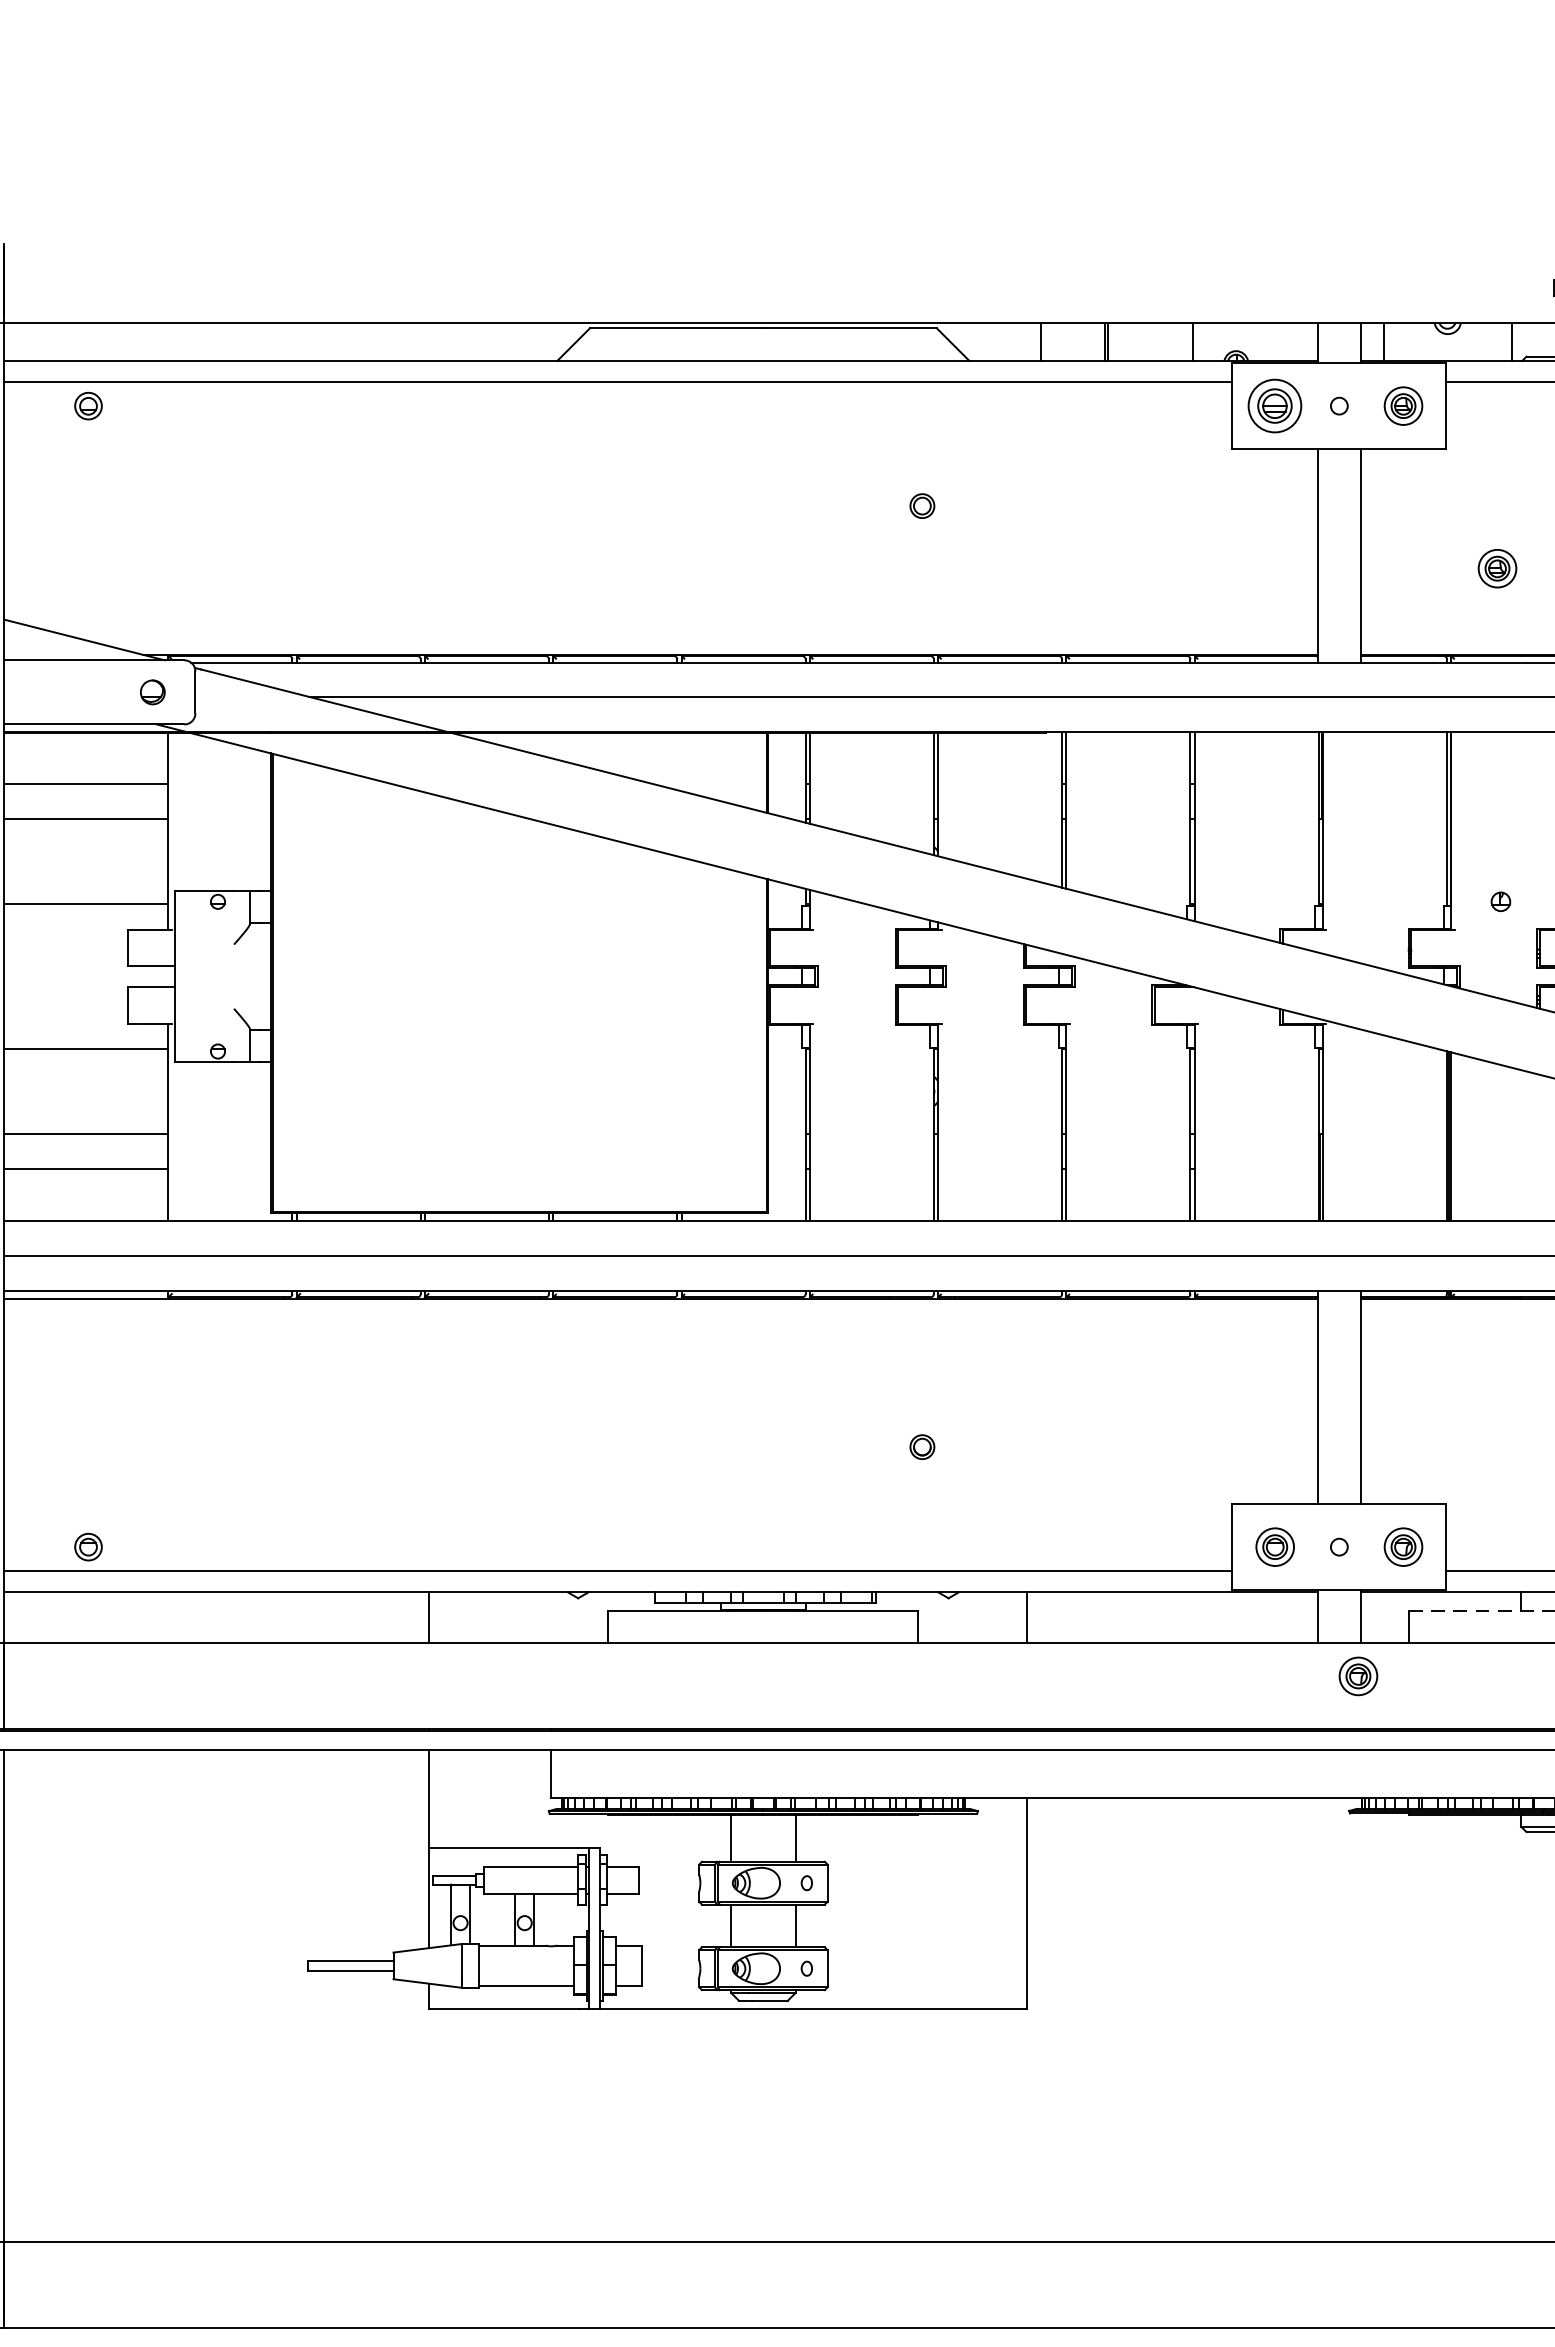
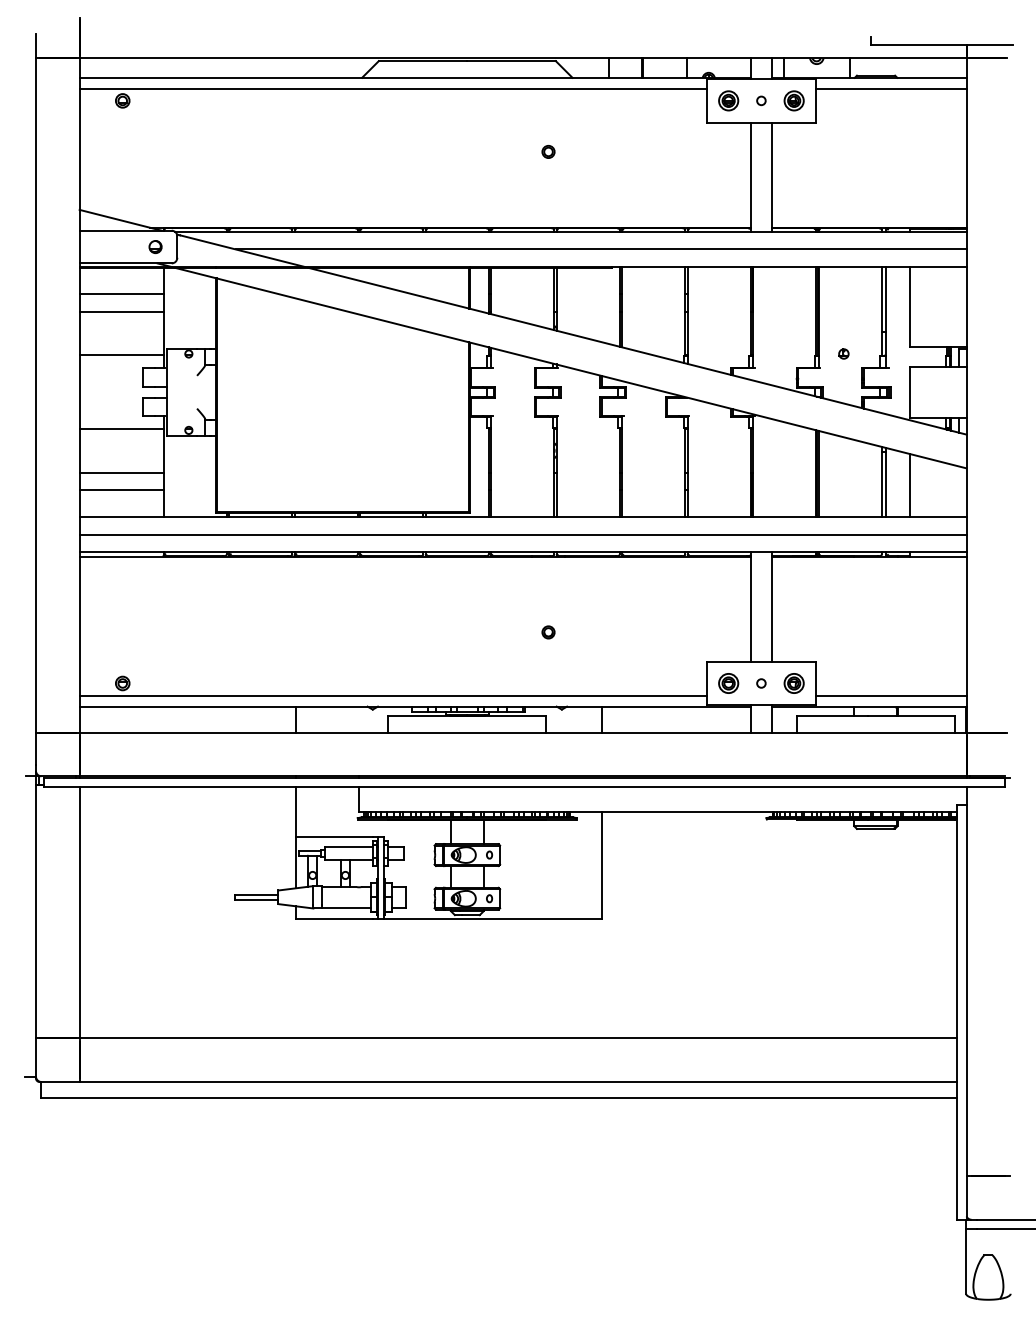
part: (1274, 405) -> (728, 100), size x0.71
part: (1496, 567) -> (841, 183), removed
line: (1478, 1611) -> (832, 716), dashed -> solid
part: (1357, 1676) -> (770, 749), removed

